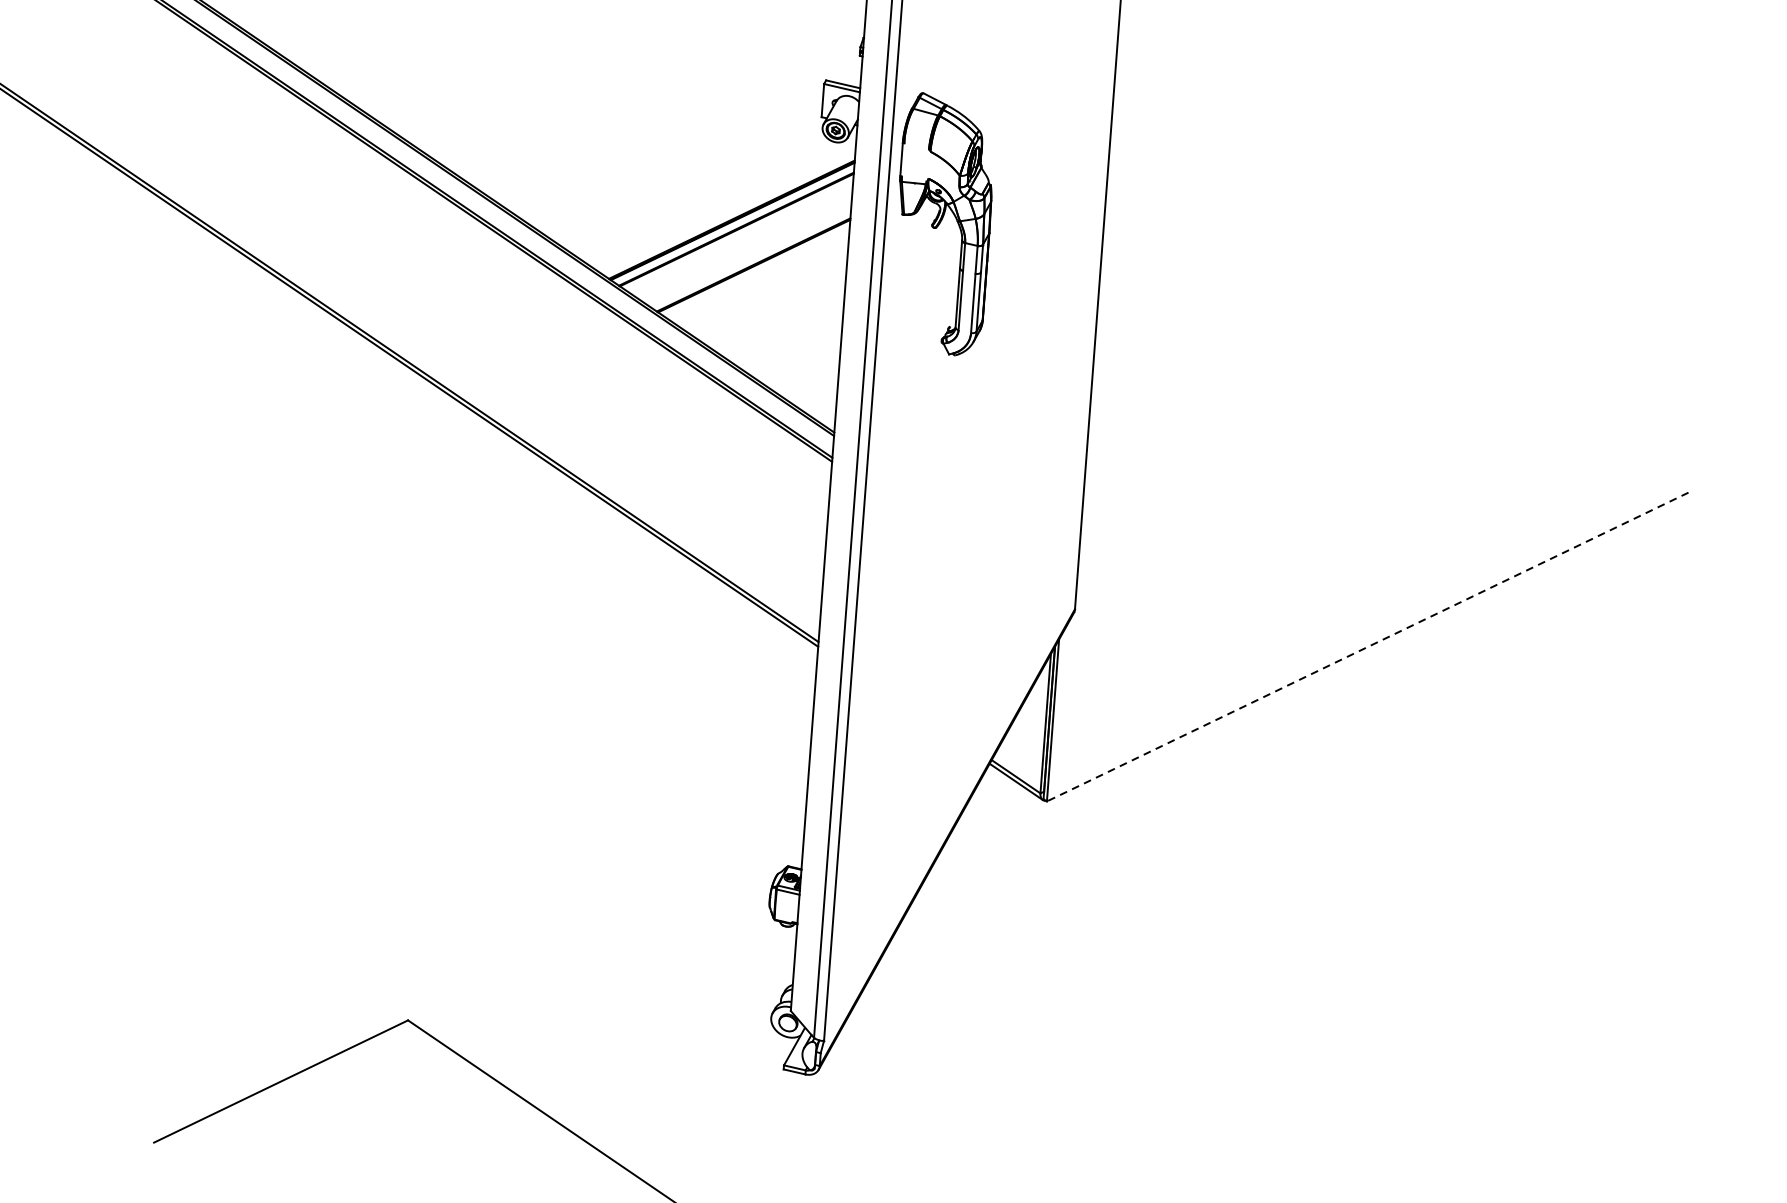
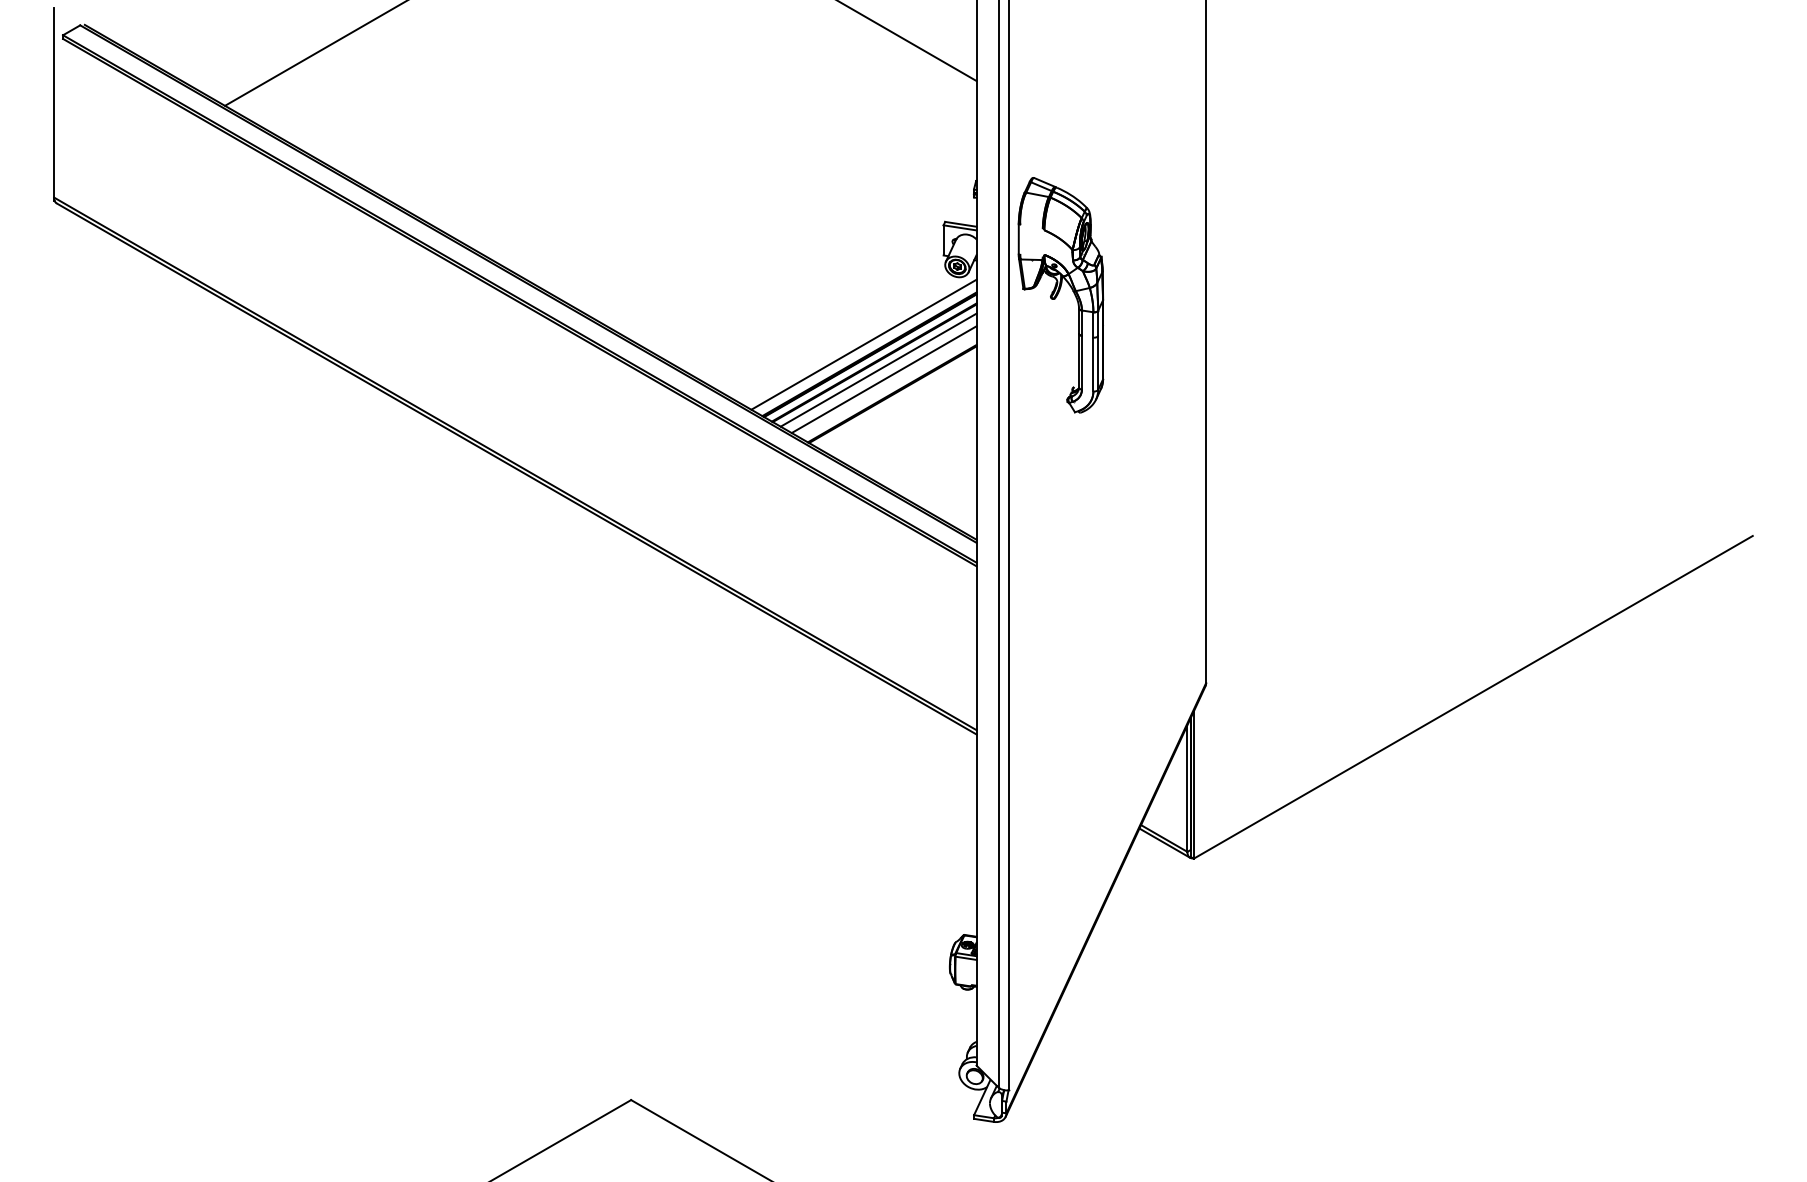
line: (726, 208) -> (863, 344), added
part: (942, 224) -> (1060, 295), moved
line: (740, 237) -> (878, 369), added
line: (745, 248) -> (883, 379), added
line: (1367, 647) -> (1473, 697), dashed -> solid

